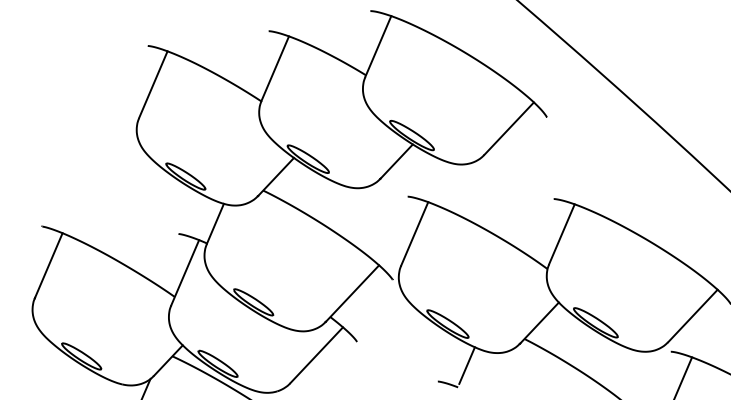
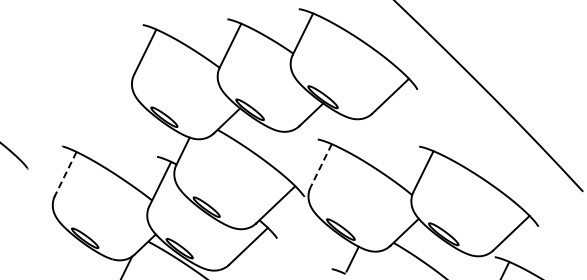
line: (415, 233) -> (321, 165), solid -> dashed
line: (48, 266) -> (65, 174), solid -> dashed

